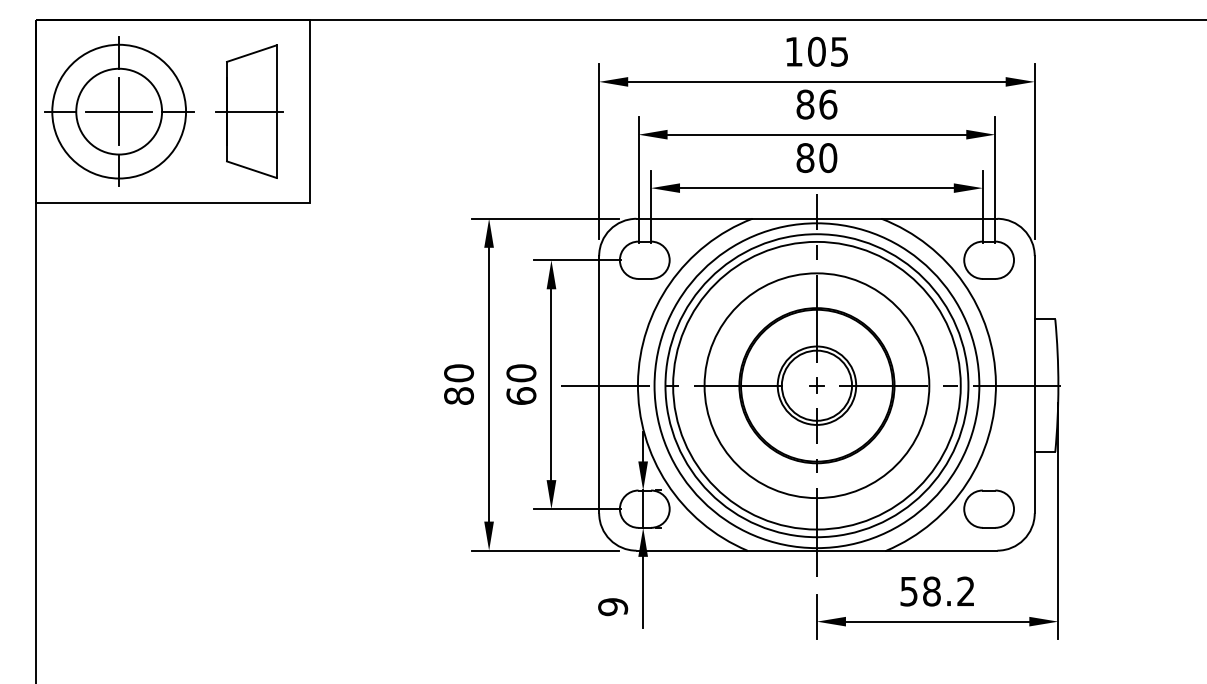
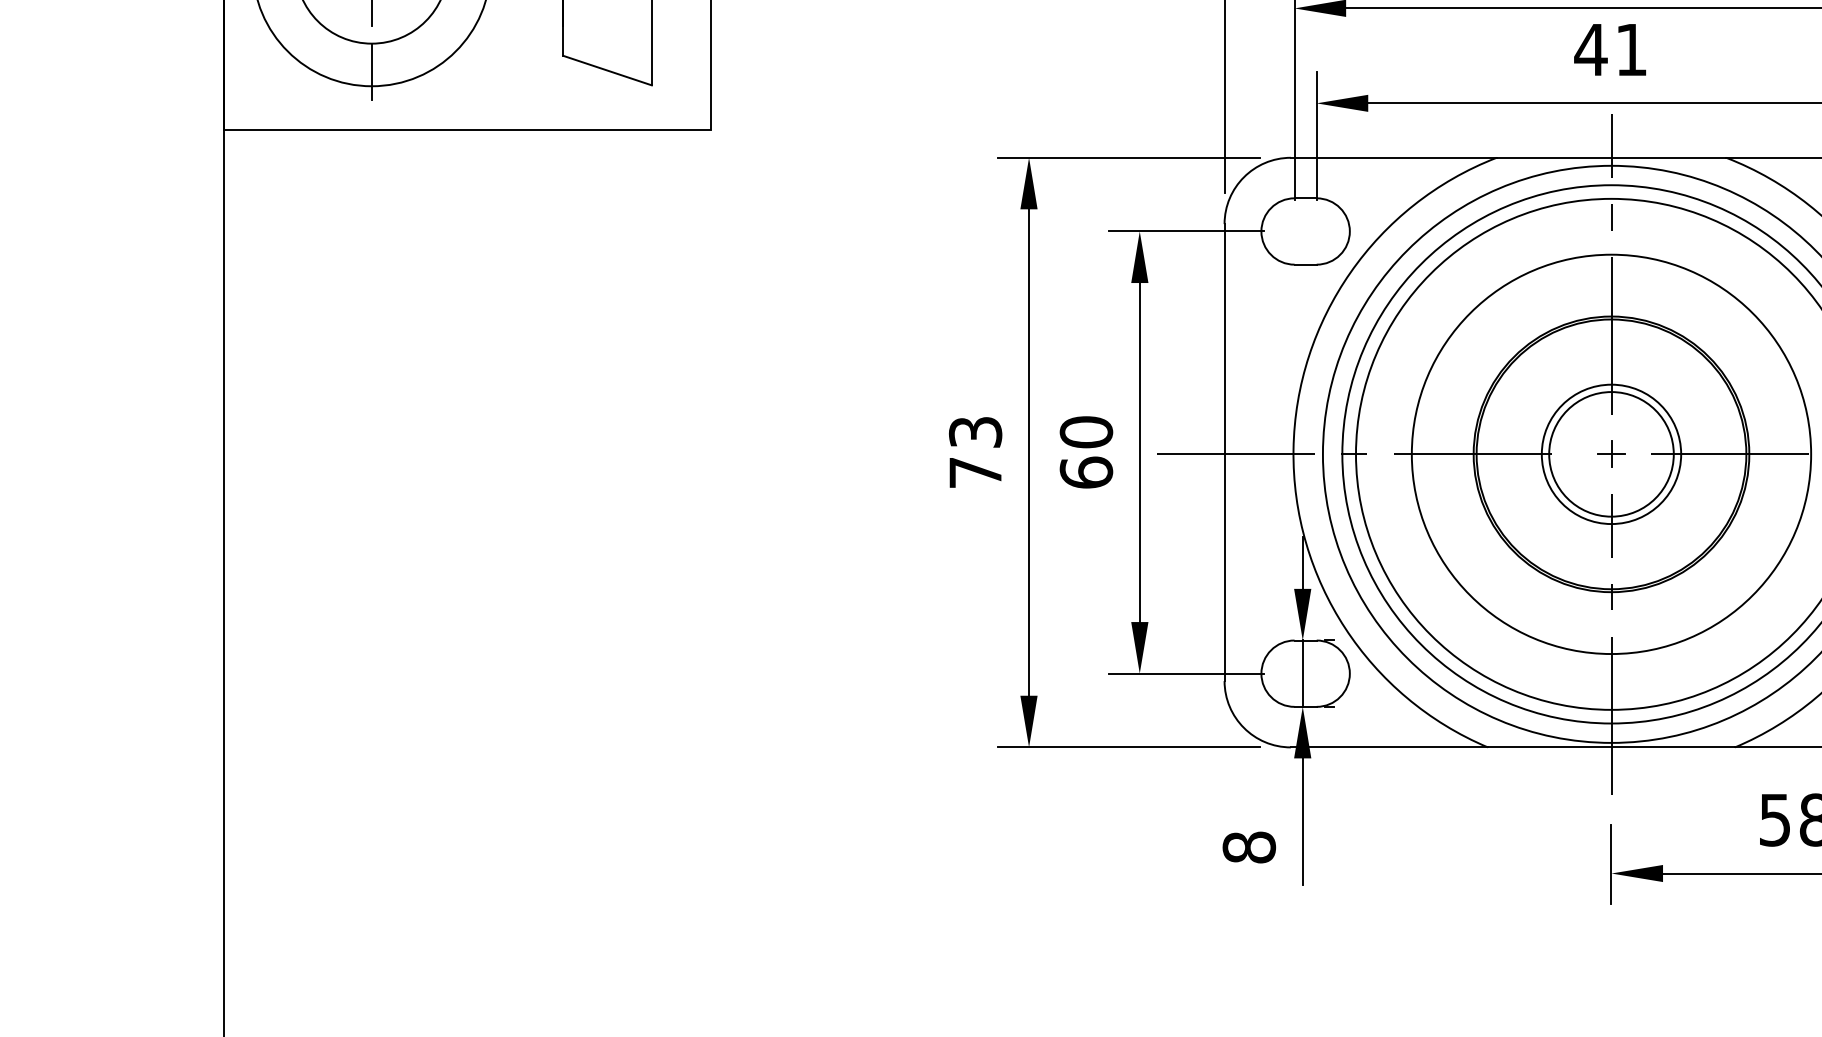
text: (816, 158) -> (1610, 50), 80 -> 41
text: (458, 384) -> (974, 452), 80 -> 73
text: (613, 607) -> (1250, 848), 9 -> 8

